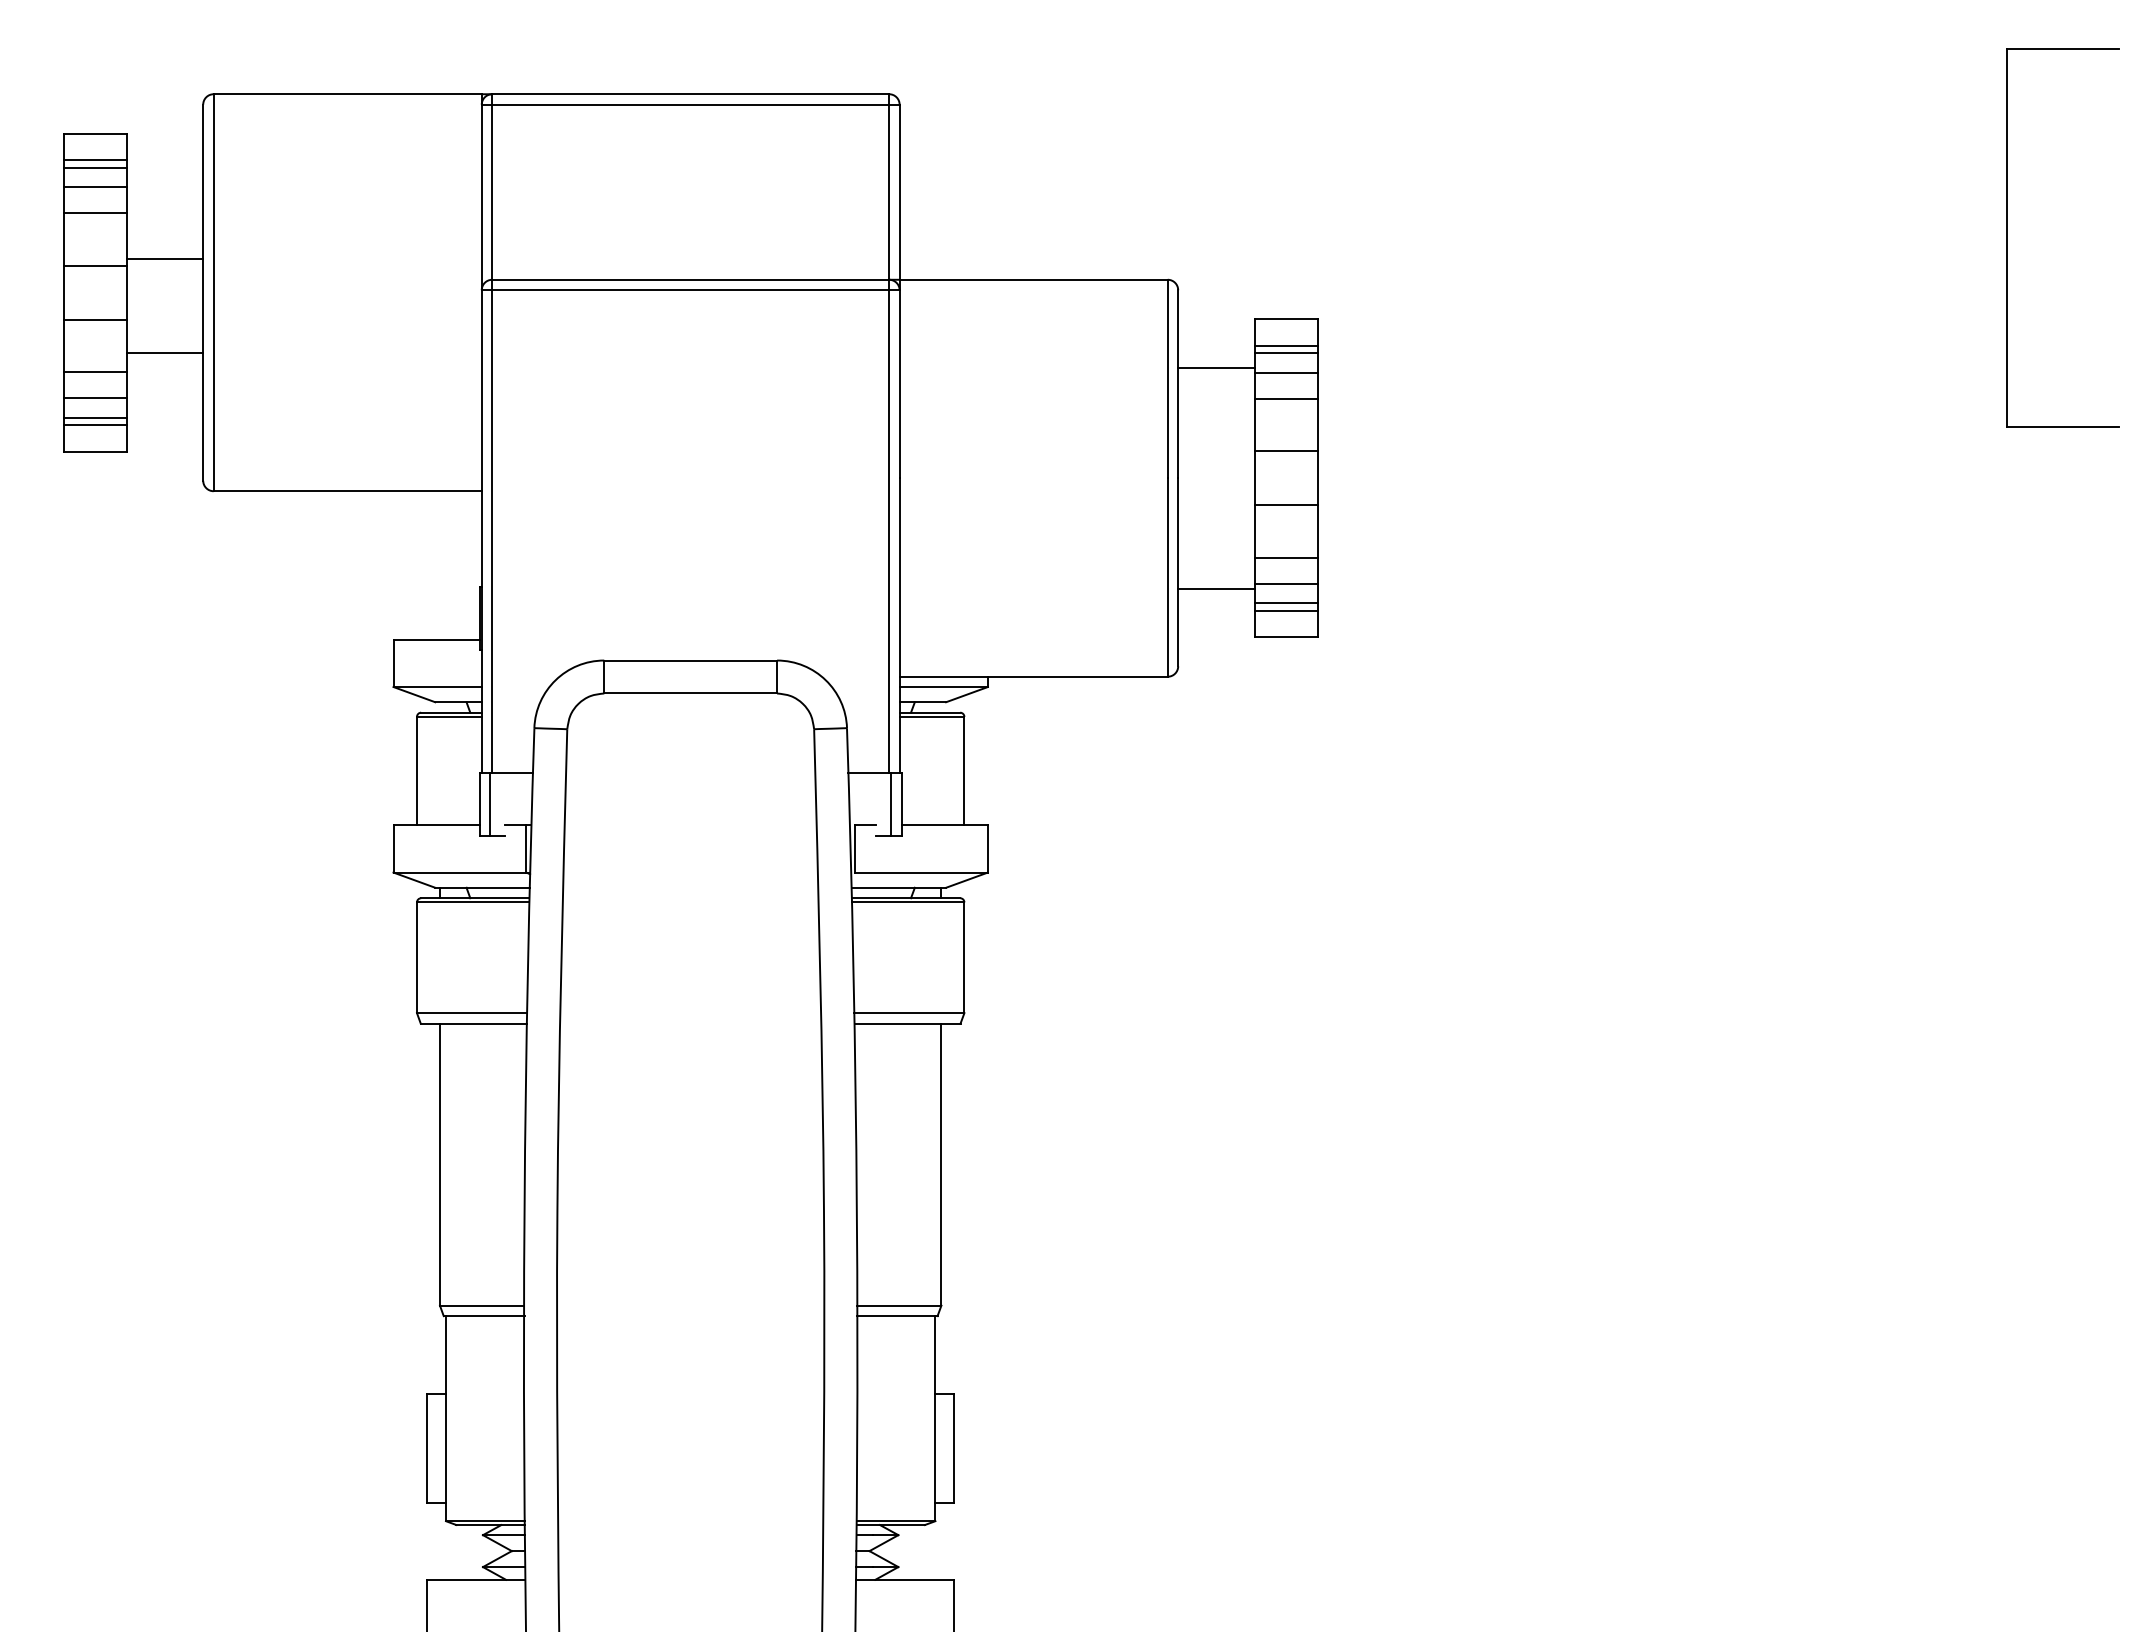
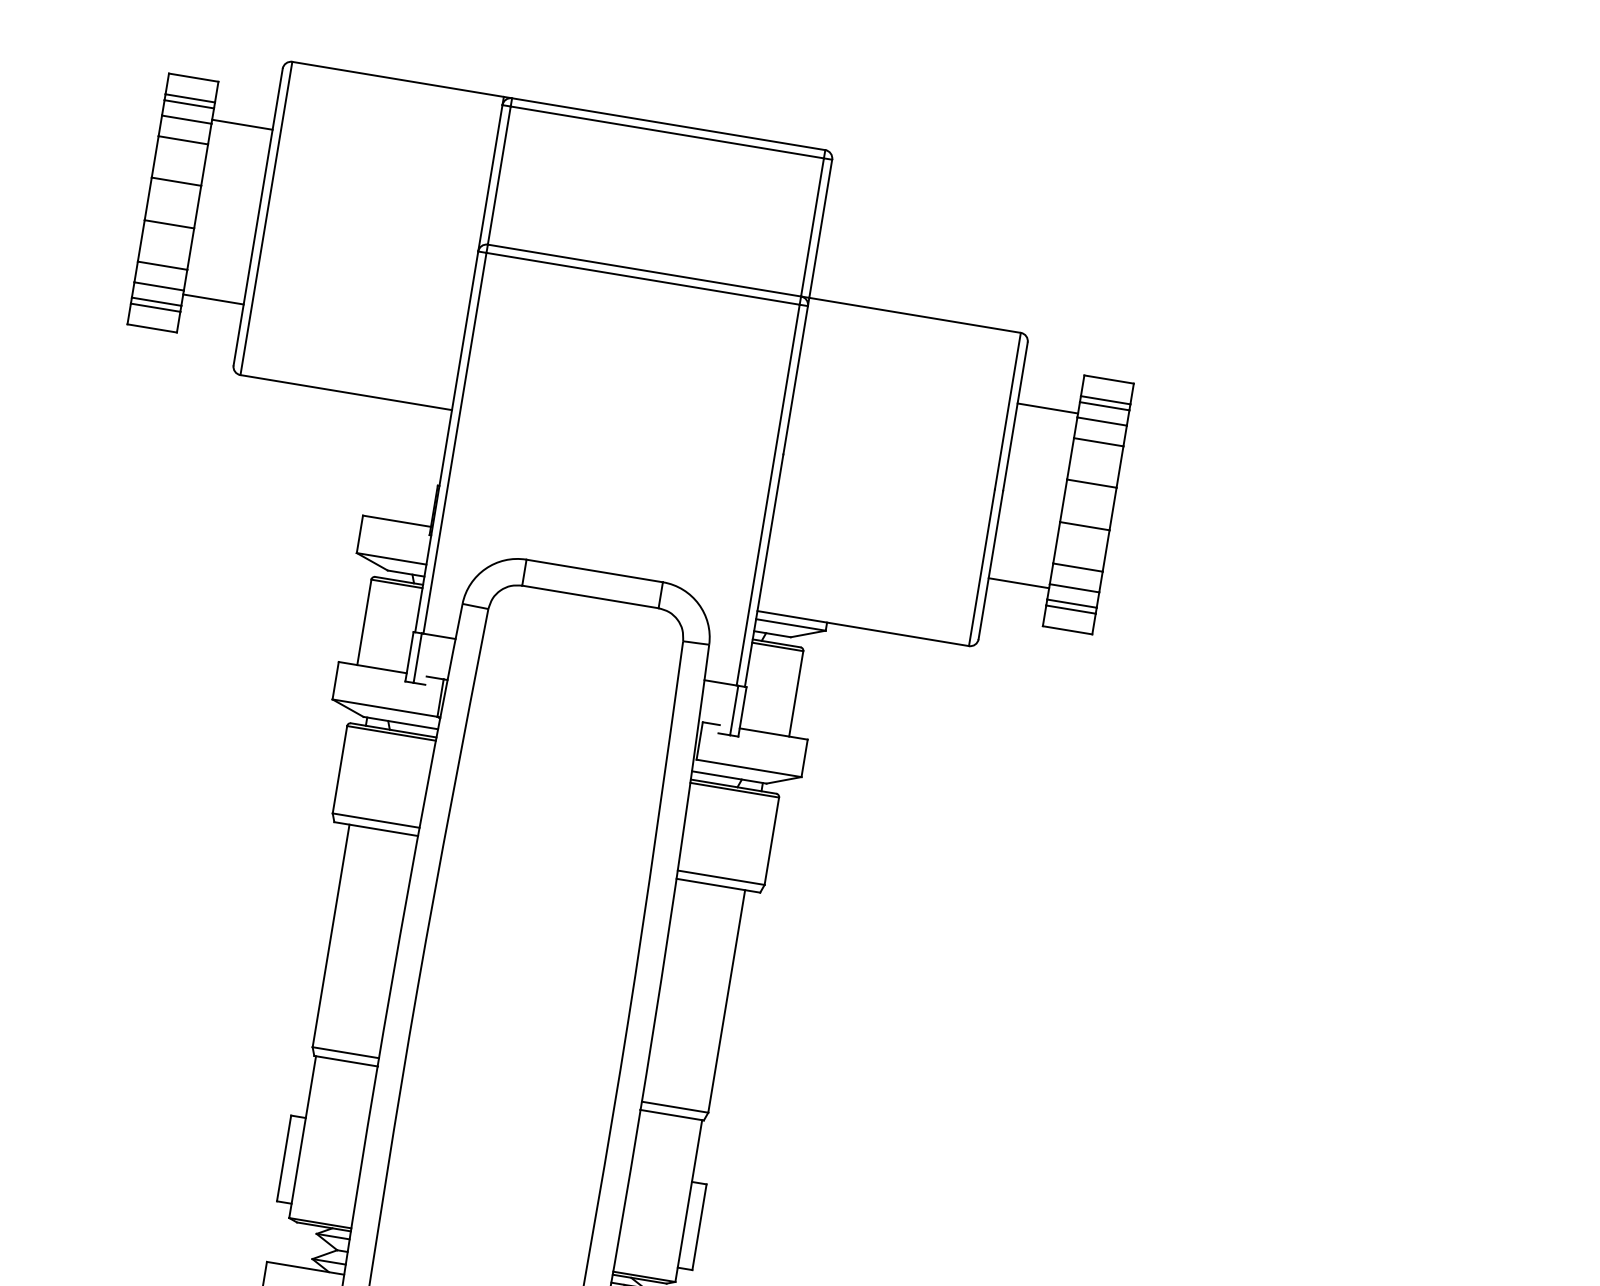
line: (164, 259) -> (242, 125), moved
line: (164, 353) -> (213, 299), moved

